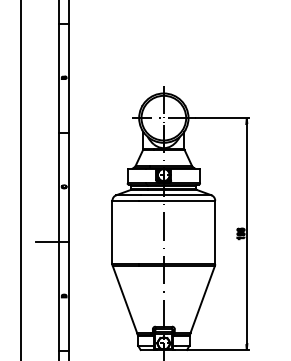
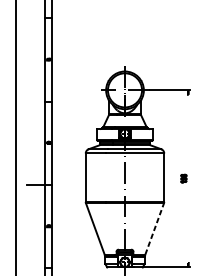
line: (246, 234) -> (188, 179), removed
line: (202, 299) -> (154, 228), solid -> dashed

